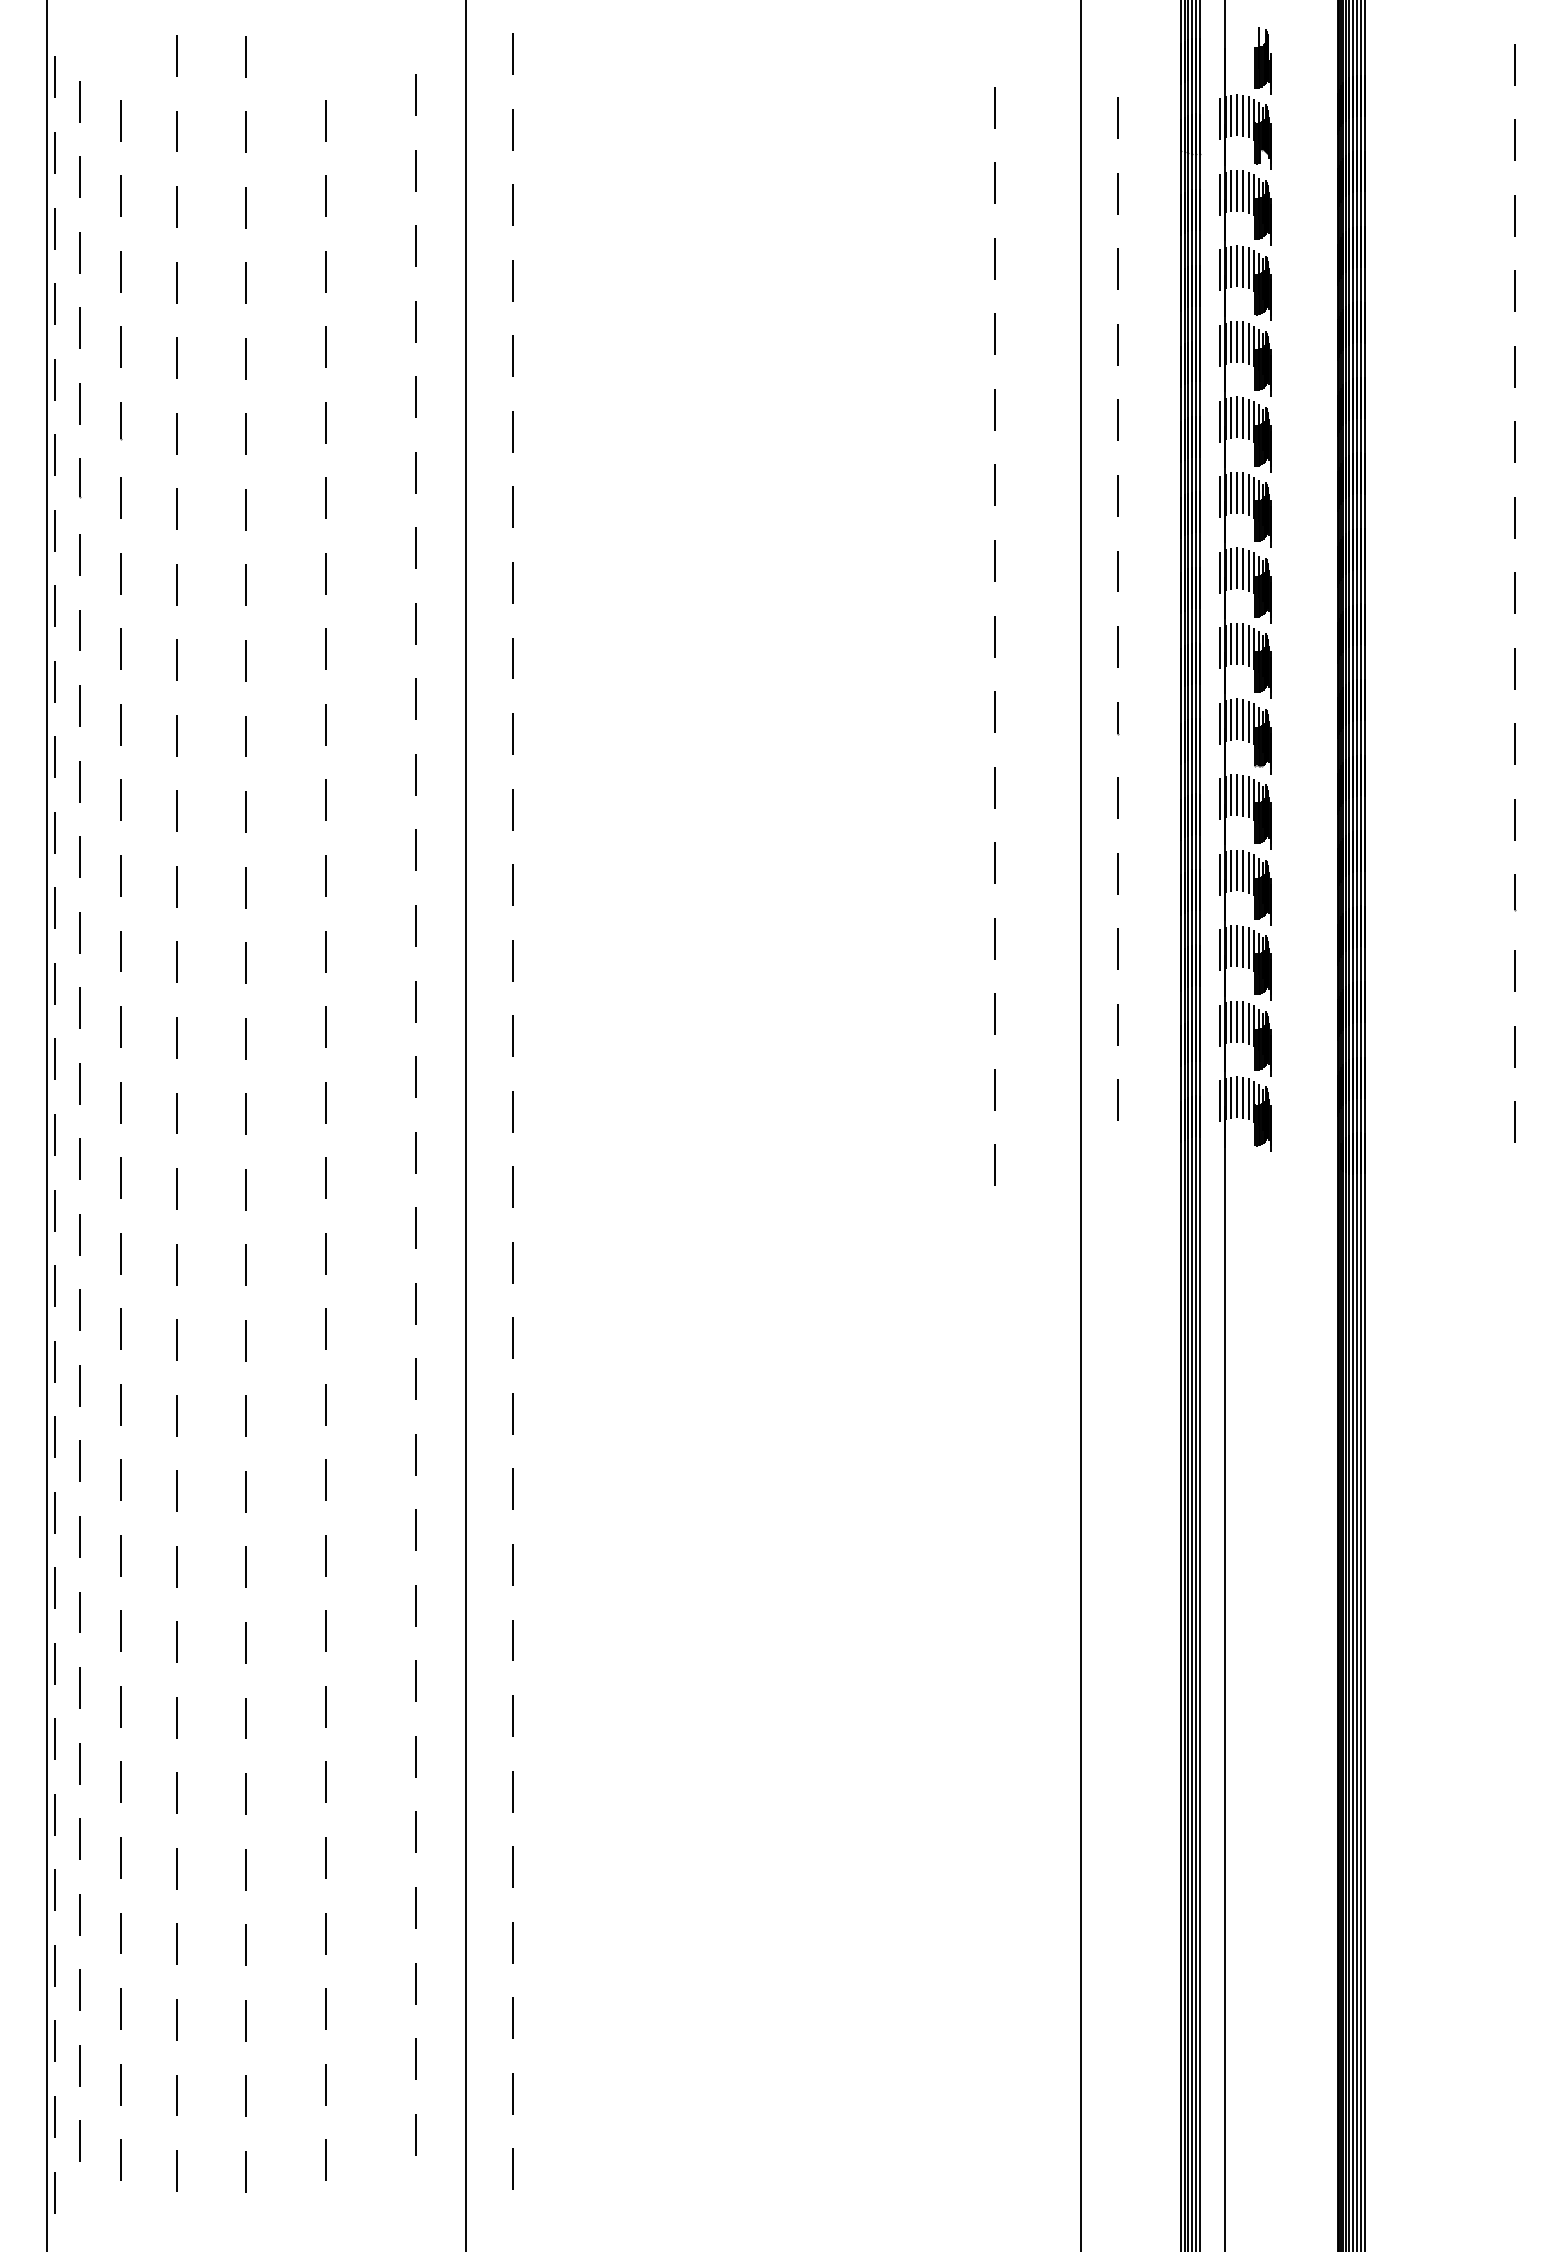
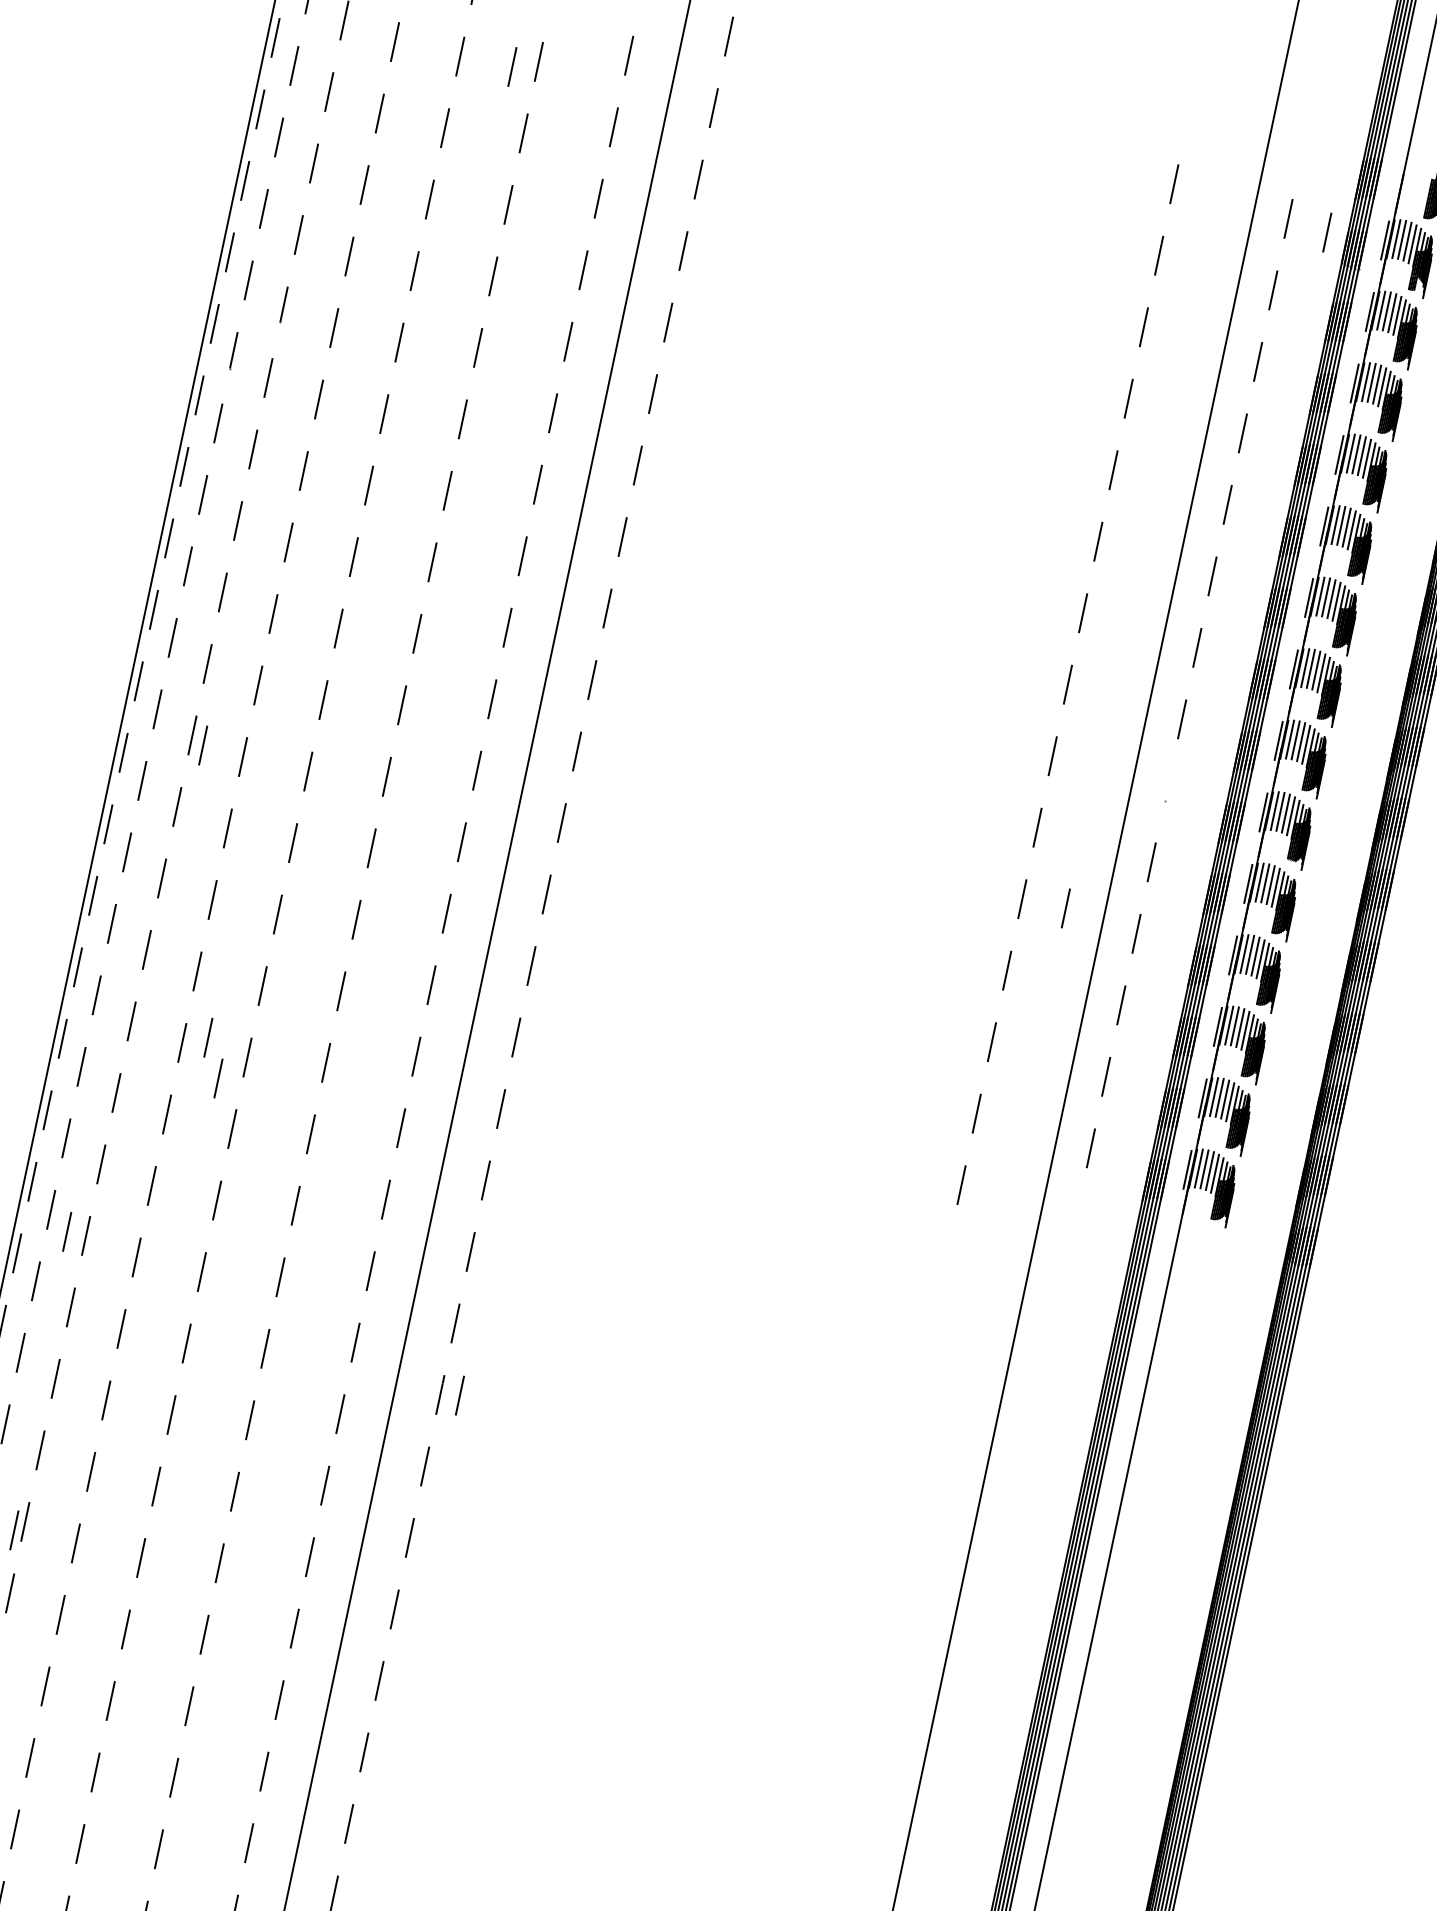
line: (1159, 123) -> (1326, 232), added
line: (300, 131) -> (512, 66), added
line: (1117, 717) -> (1167, 785), removed
line: (1040, 862) -> (1065, 907), added
line: (133, 883) -> (202, 745), added
line: (201, 1177) -> (208, 1037), added
line: (220, 1216) -> (218, 1077), added
line: (100, 1404) -> (66, 1231), added
line: (532, 1485) -> (459, 1395), added
line: (111, 1717) -> (14, 1530), added

